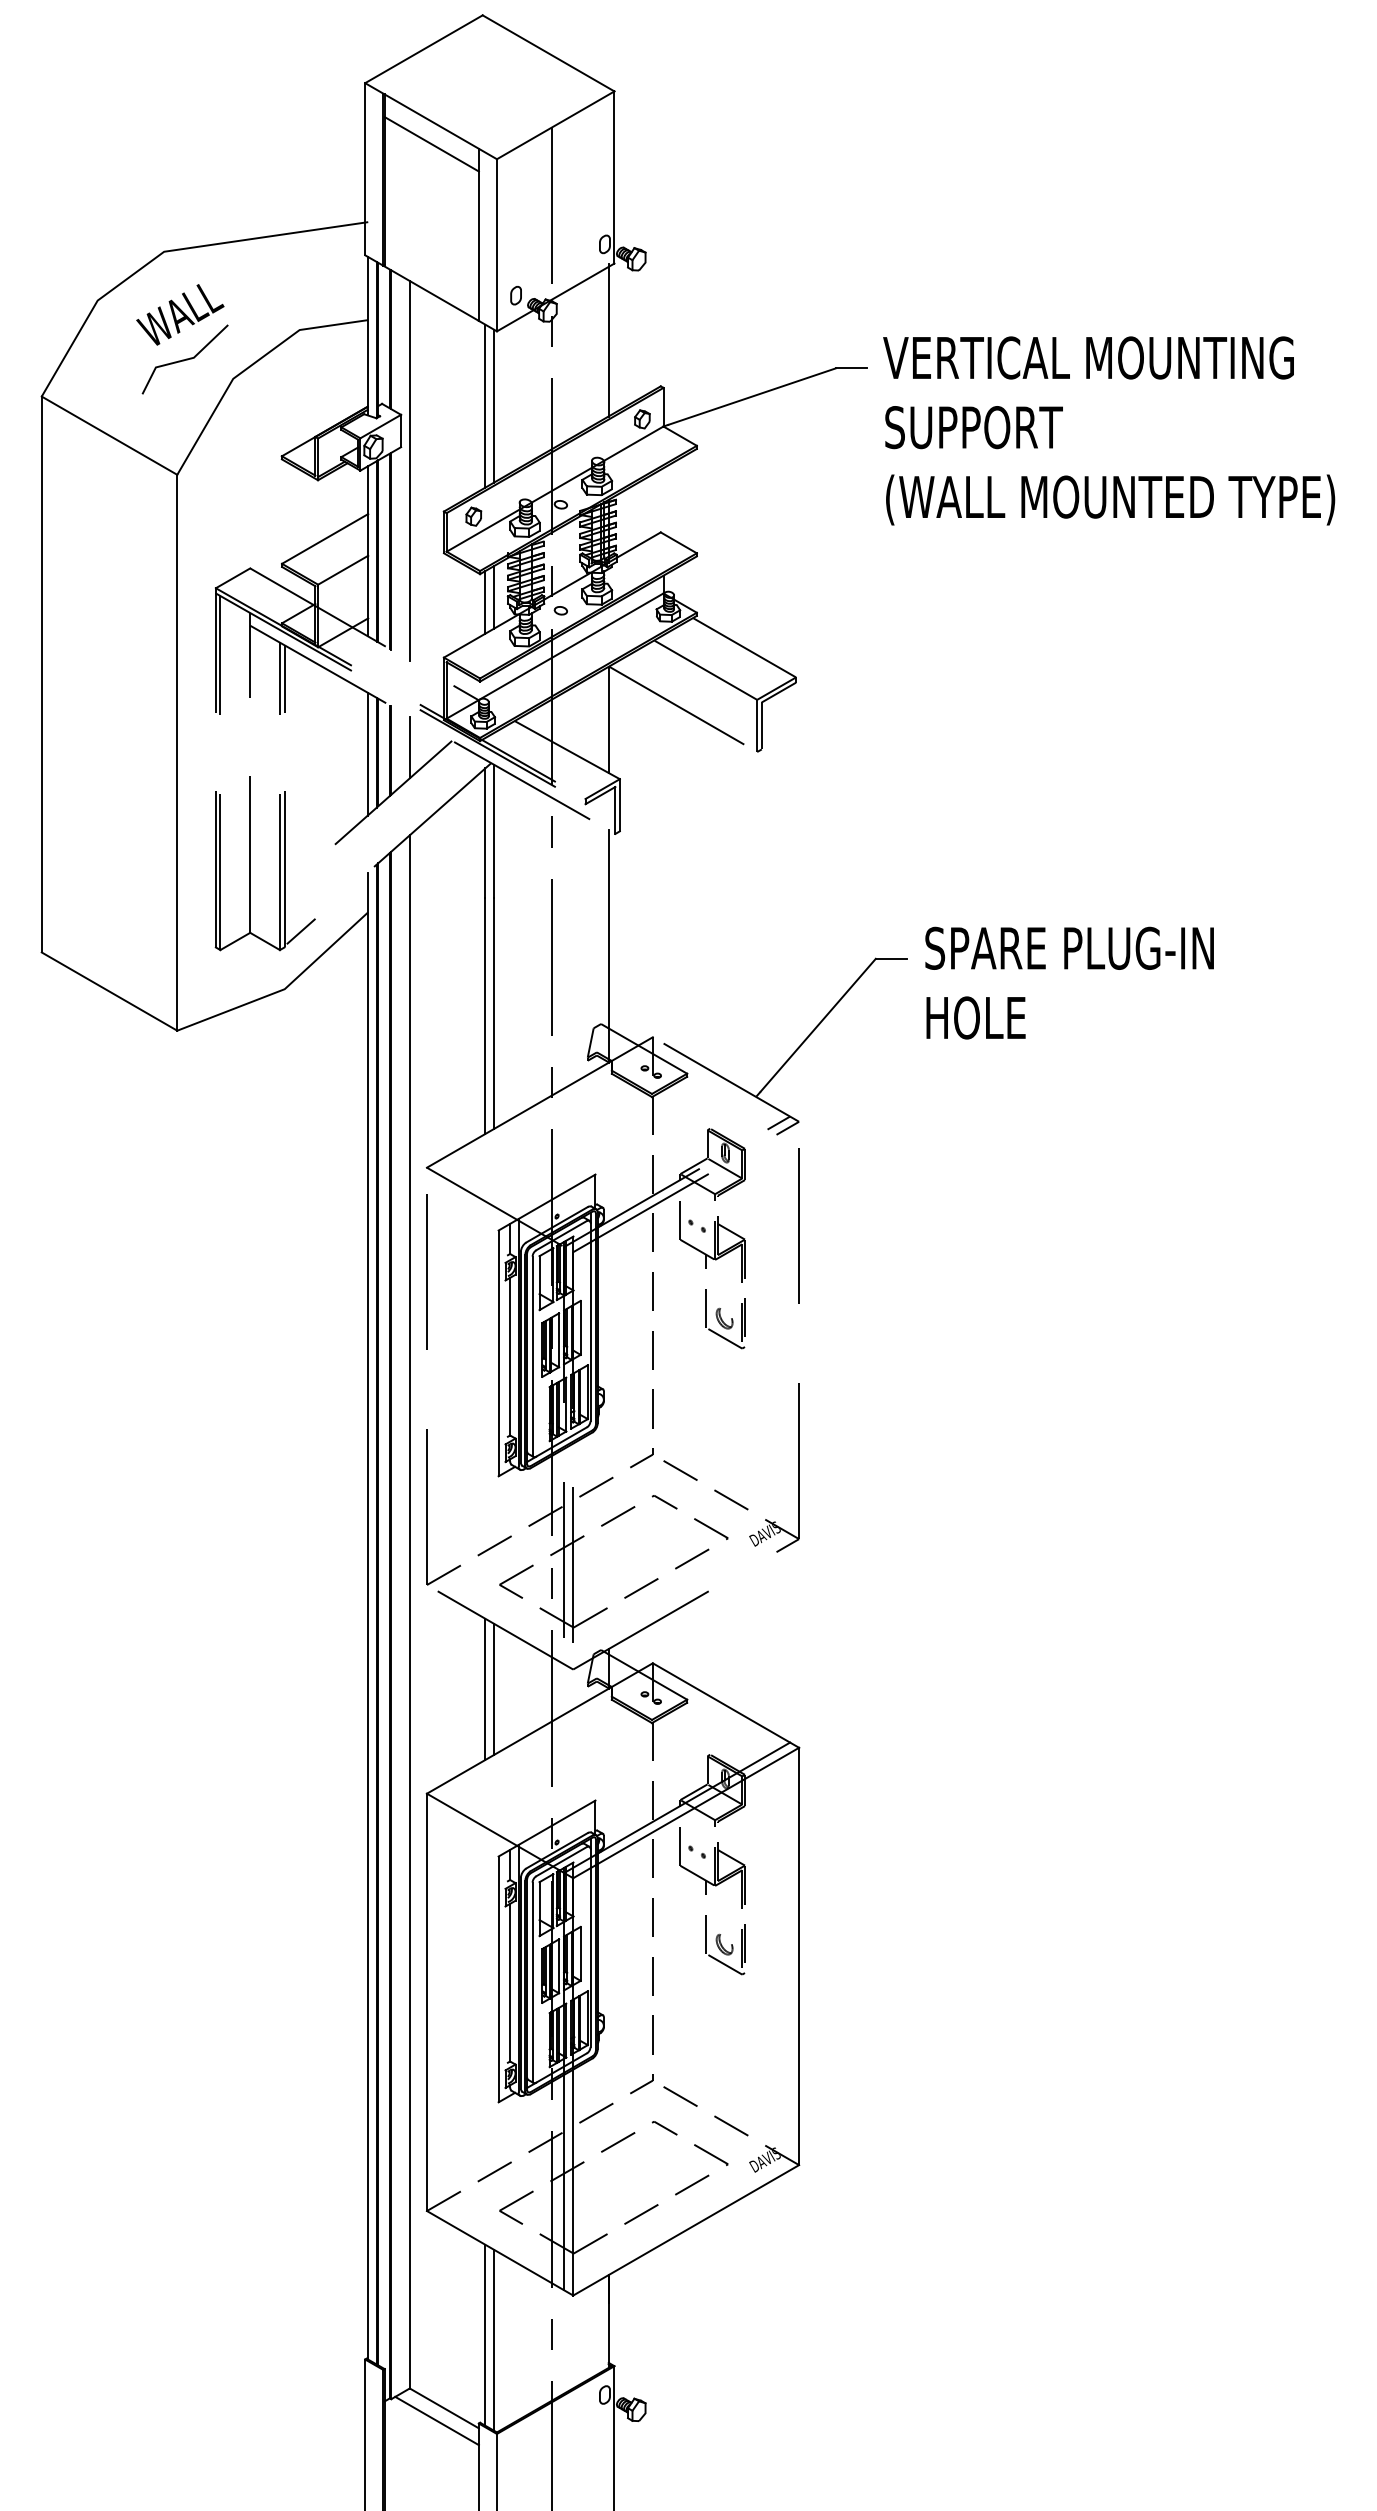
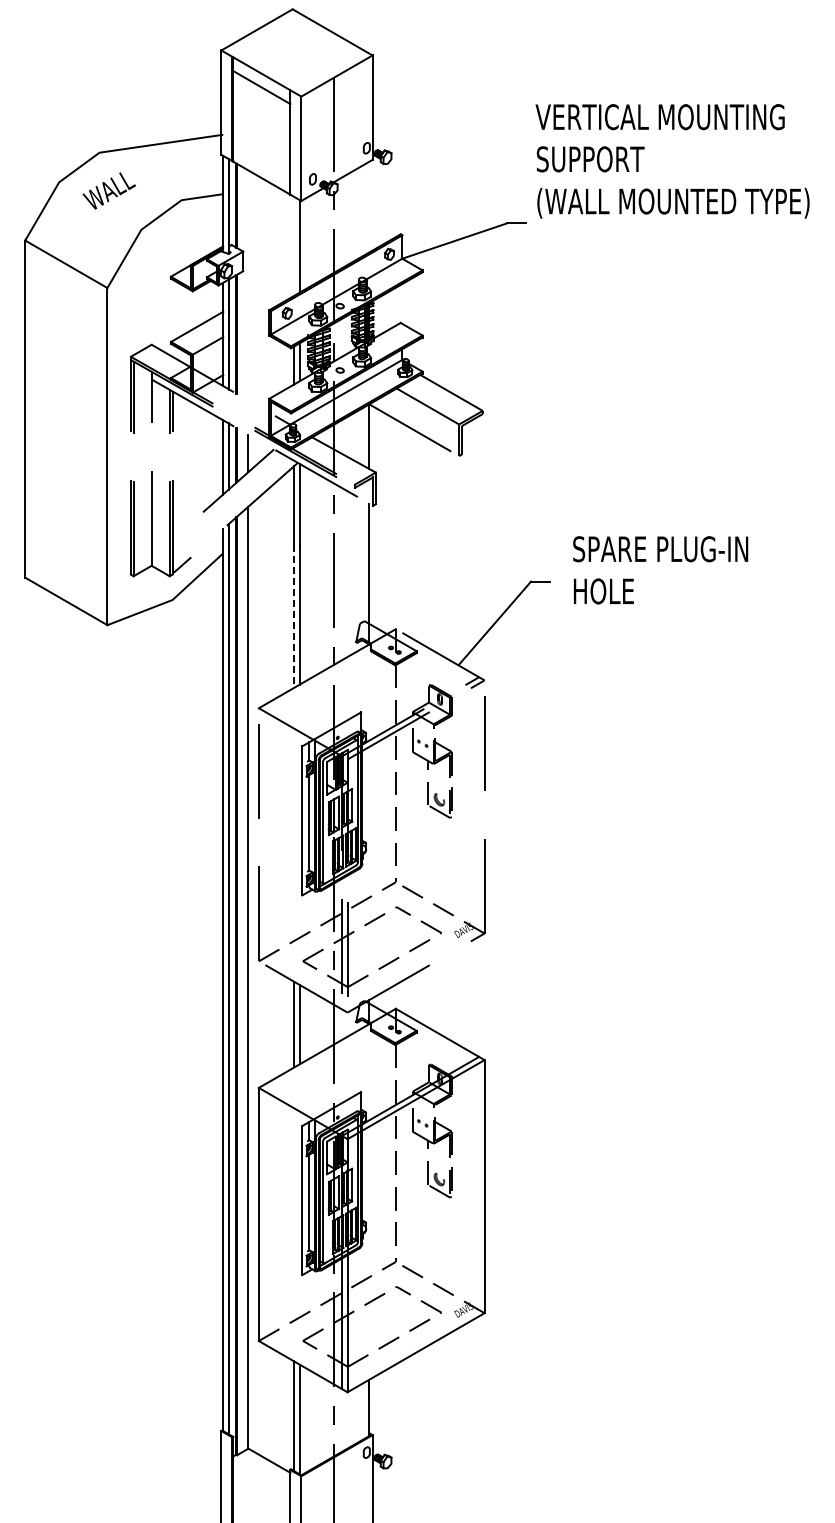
line: (609, 340) -> (369, 206), removed
line: (183, 358) -> (111, 217), removed
line: (485, 406) -> (294, 246), removed
text: (1108, 431) -> (672, 161), moved
line: (409, 470) -> (248, 285), removed
text: (1069, 983) -> (660, 570), moved
line: (485, 1016) -> (294, 616), solid -> dashed
line: (436, 2421) -> (264, 1468), removed

